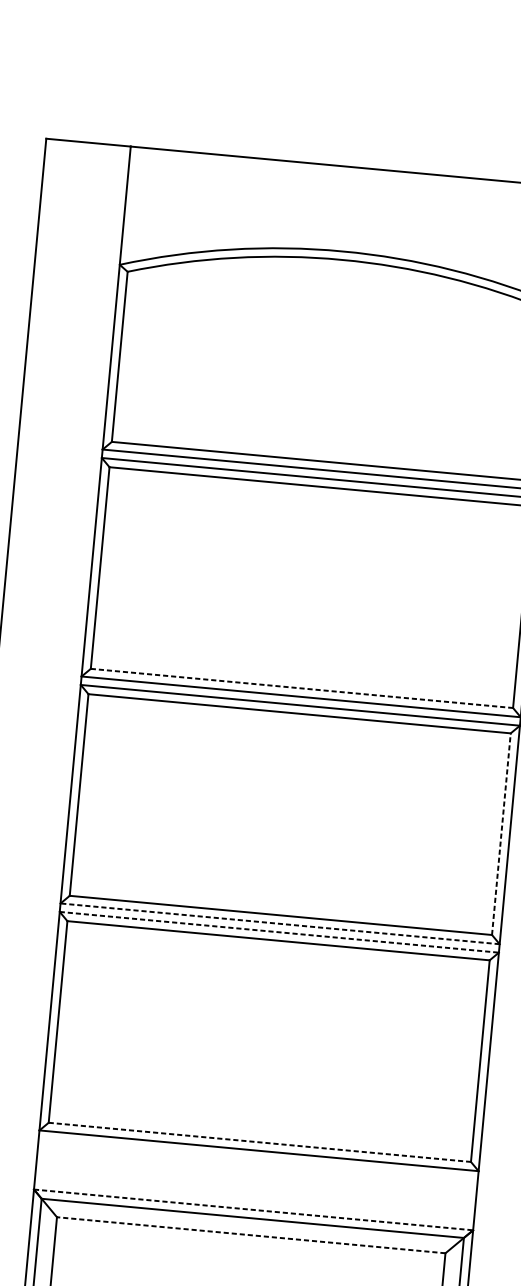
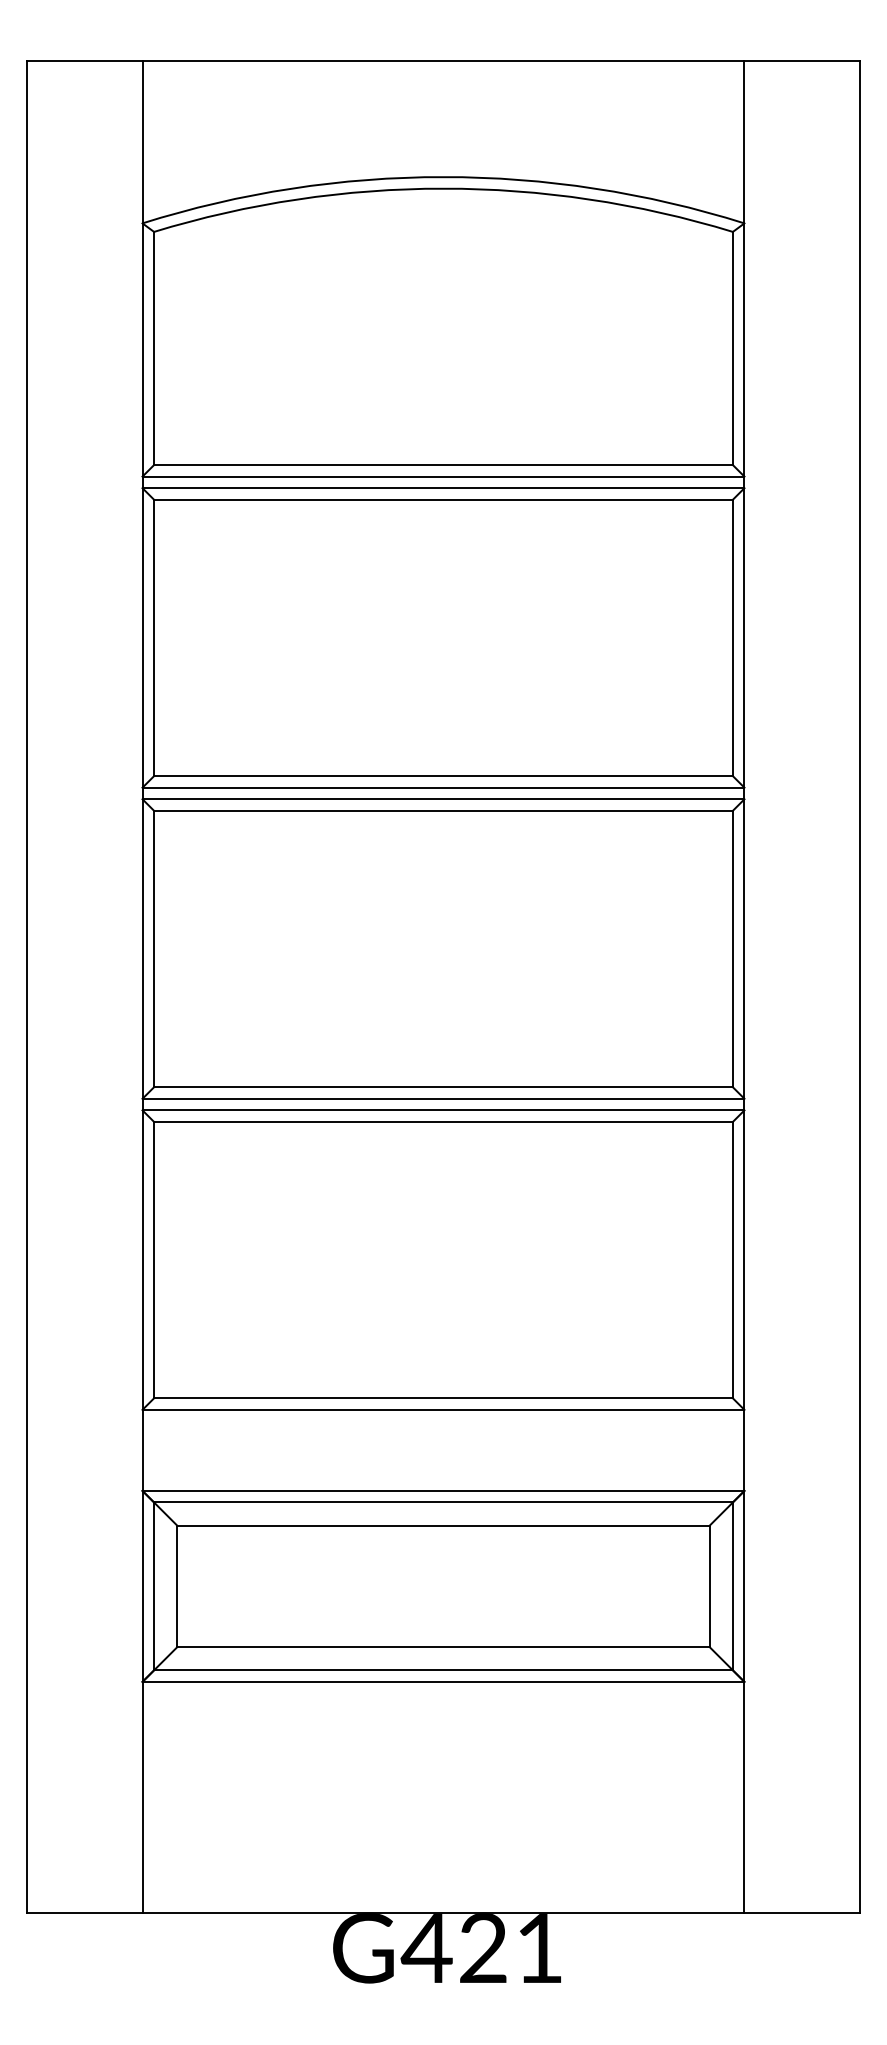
line: (301, 688) -> (443, 776), dashed -> solid
line: (501, 833) -> (732, 948), dashed -> solid
line: (280, 923) -> (443, 1098), dashed -> solid
line: (279, 932) -> (443, 1110), dashed -> solid
line: (259, 1142) -> (443, 1398), dashed -> solid
line: (253, 1209) -> (443, 1490), dashed -> solid
line: (250, 1235) -> (442, 1525), dashed -> solid

